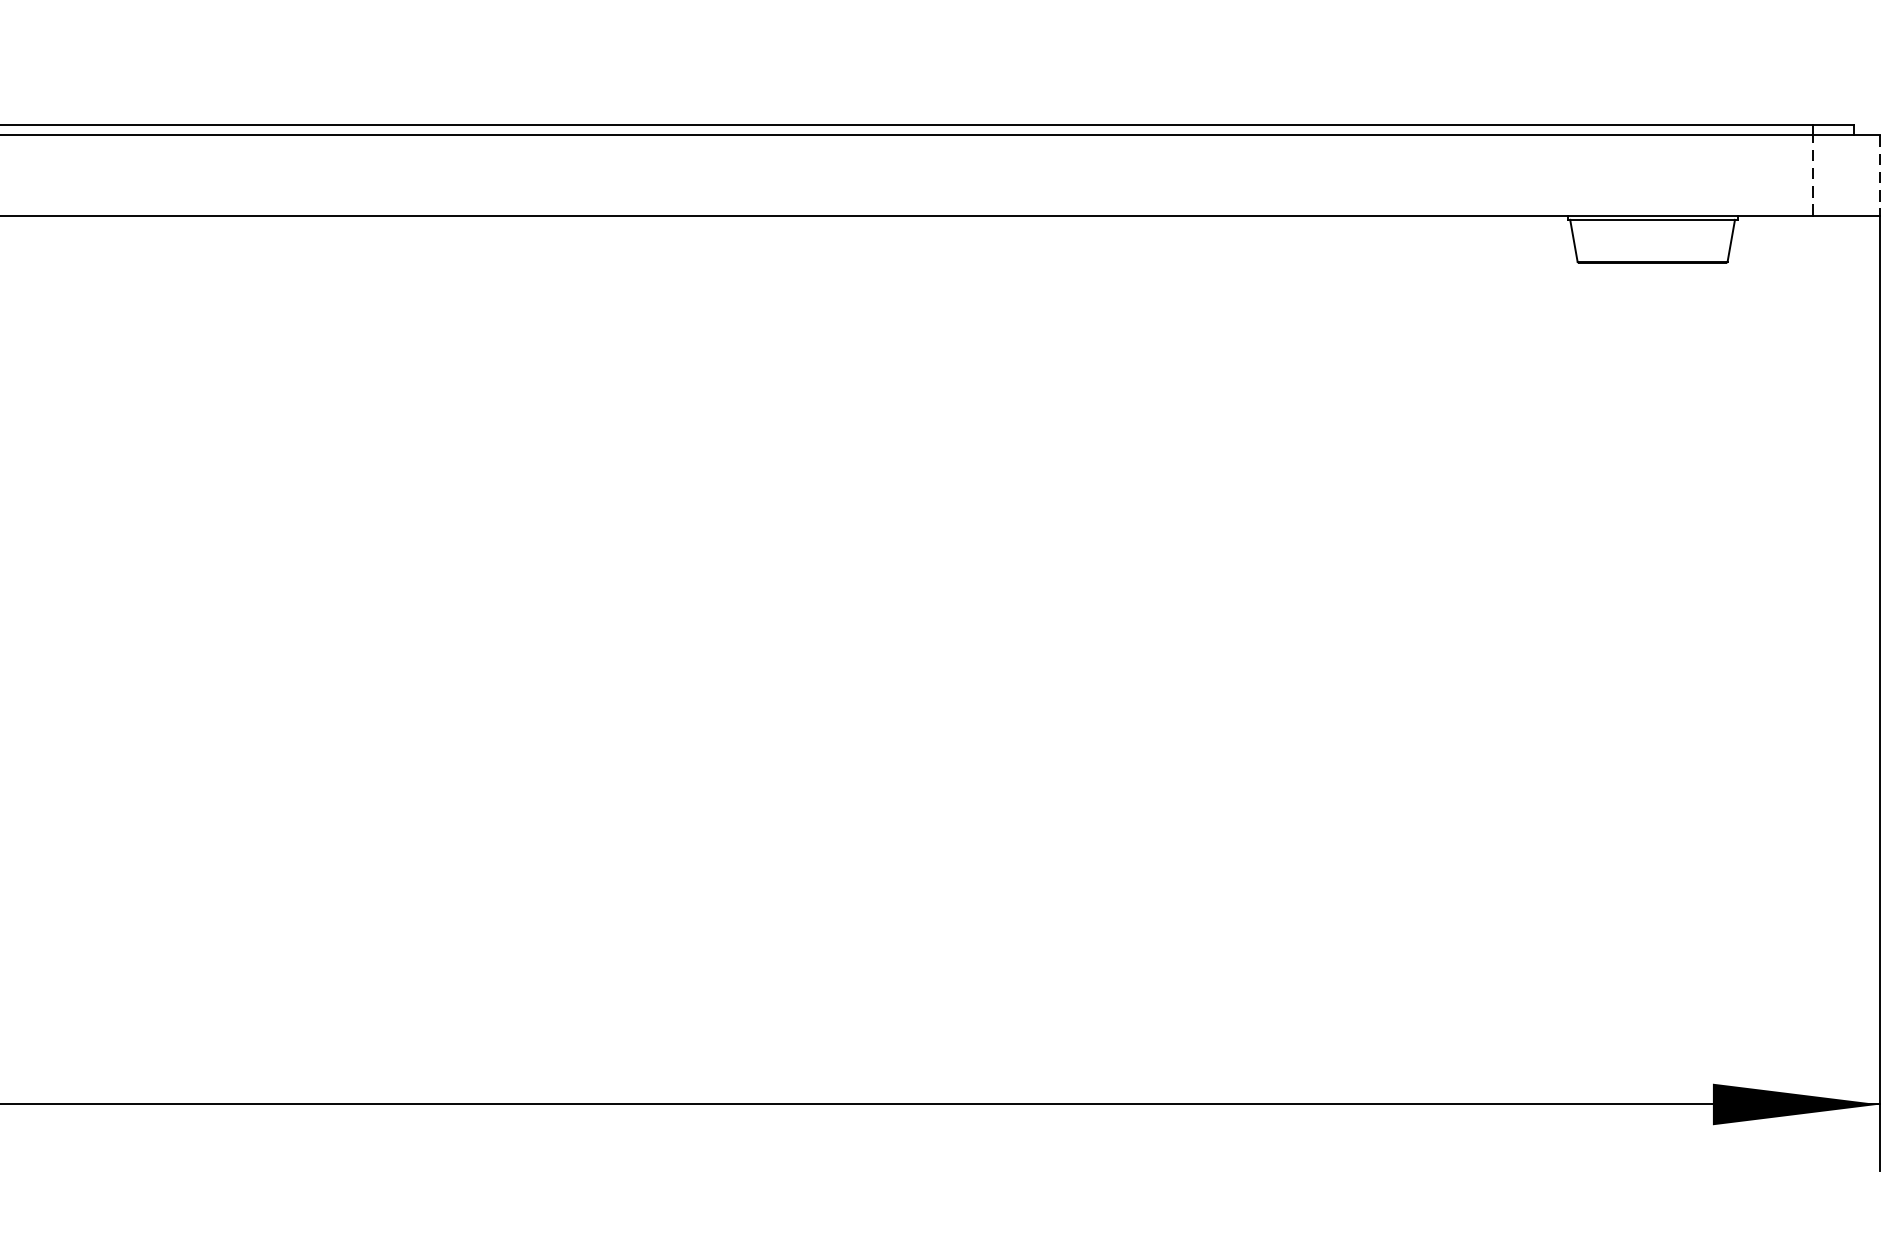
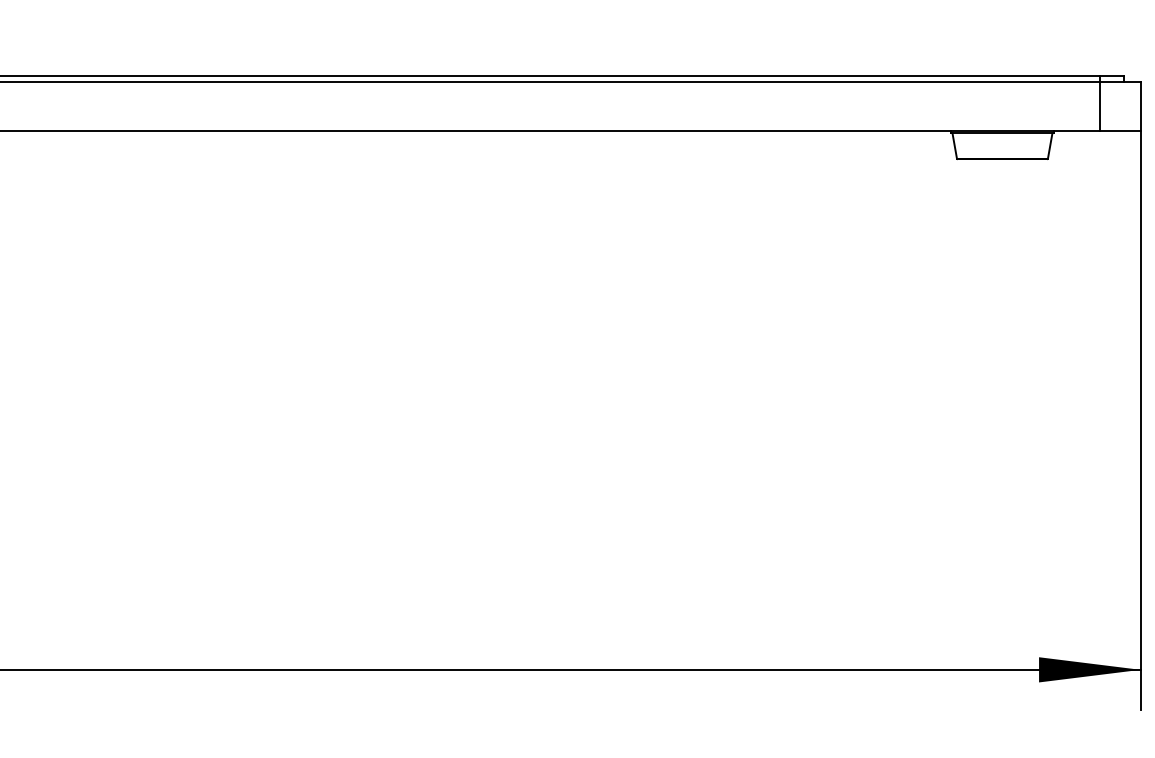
line: (1812, 174) -> (1099, 105), dashed -> solid
line: (1880, 175) -> (1140, 106), dashed -> solid

